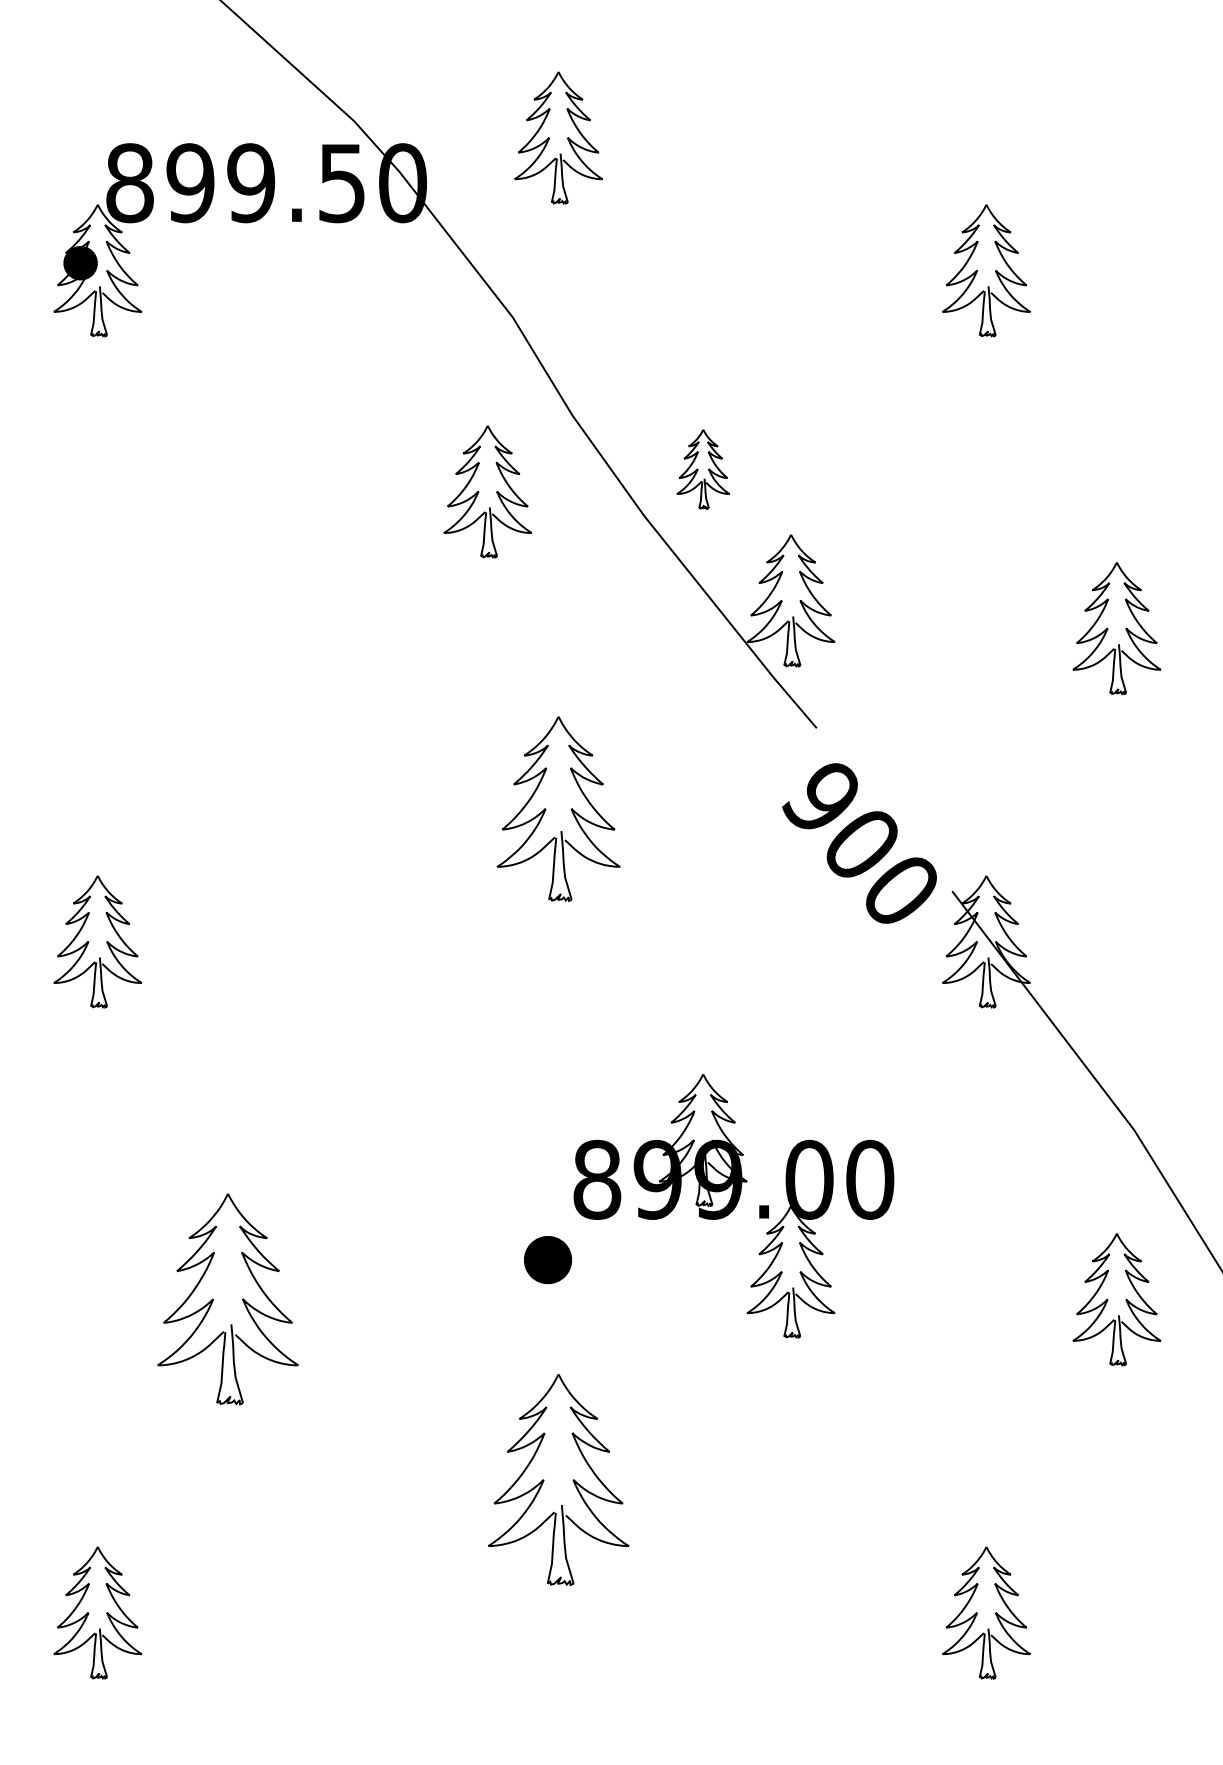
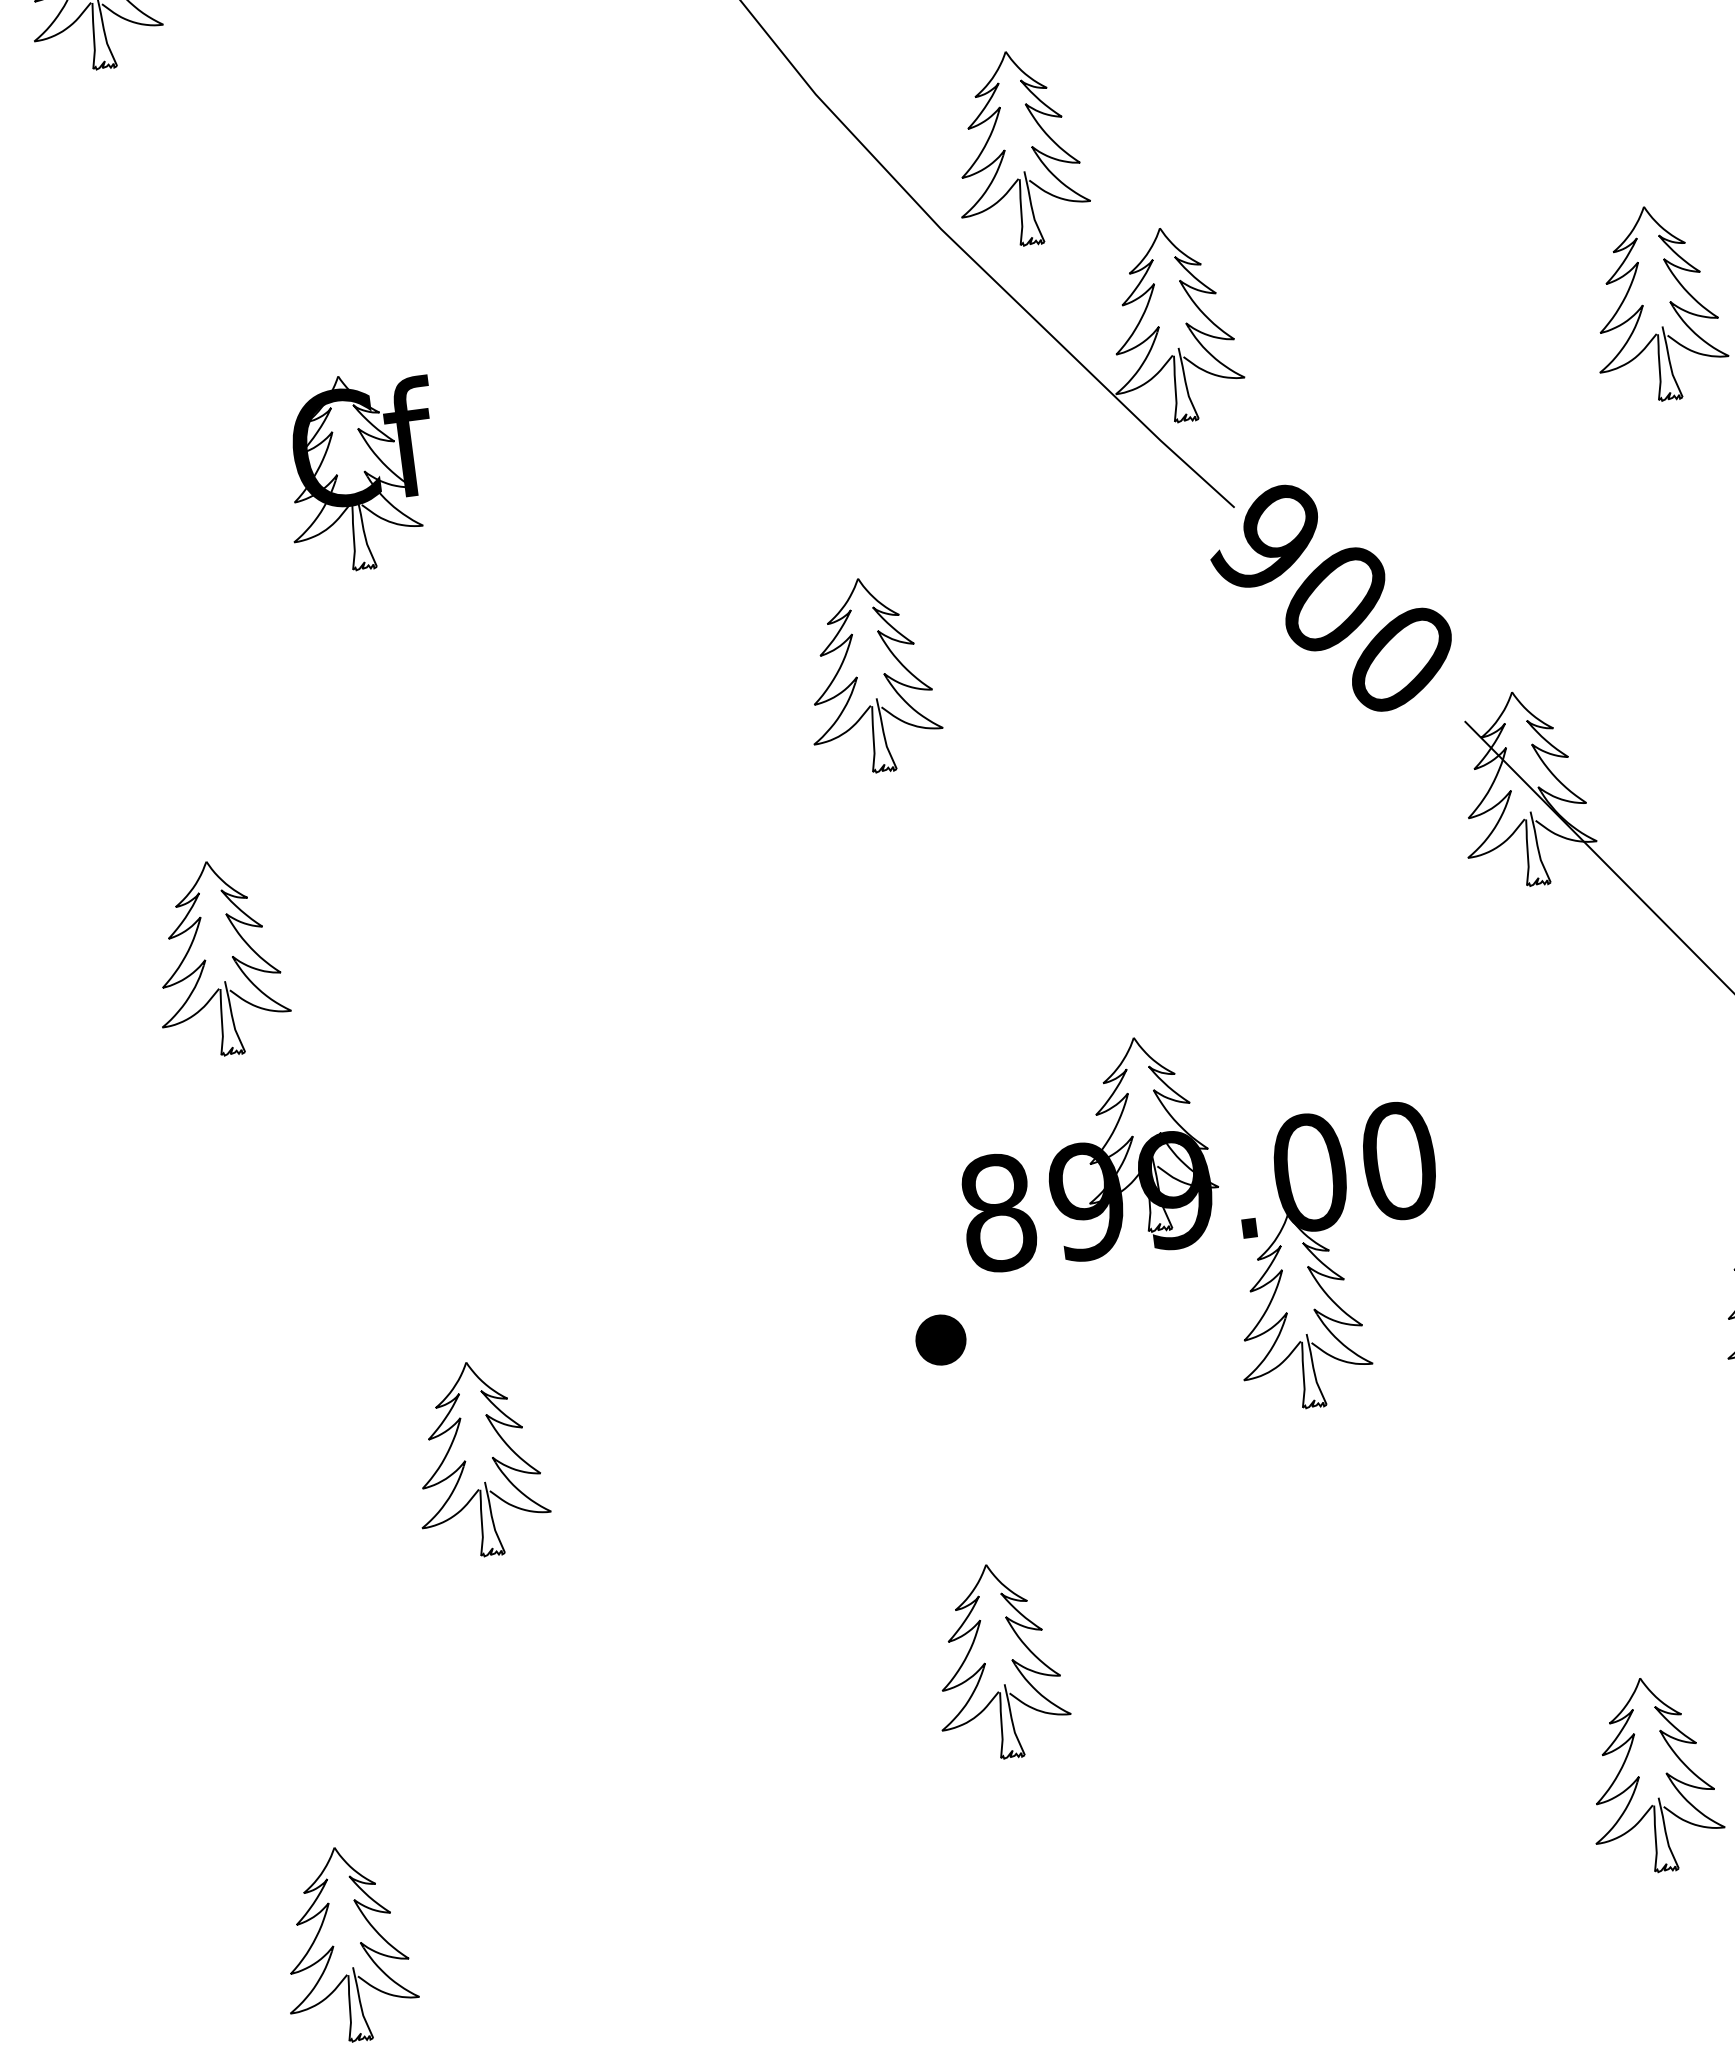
part: (703, 469) -> (1018, 149), size x1.67
part: (487, 491) -> (705, 222), removed
part: (235, 628) -> (361, 472), added
part: (558, 808) -> (870, 674), size x0.71
text: (859, 843) -> (1331, 598), moved
part: (547, 1259) -> (940, 1339), size x0.71
part: (228, 1299) -> (479, 1459), size x0.62
part: (558, 1480) -> (998, 1662), size x0.62

